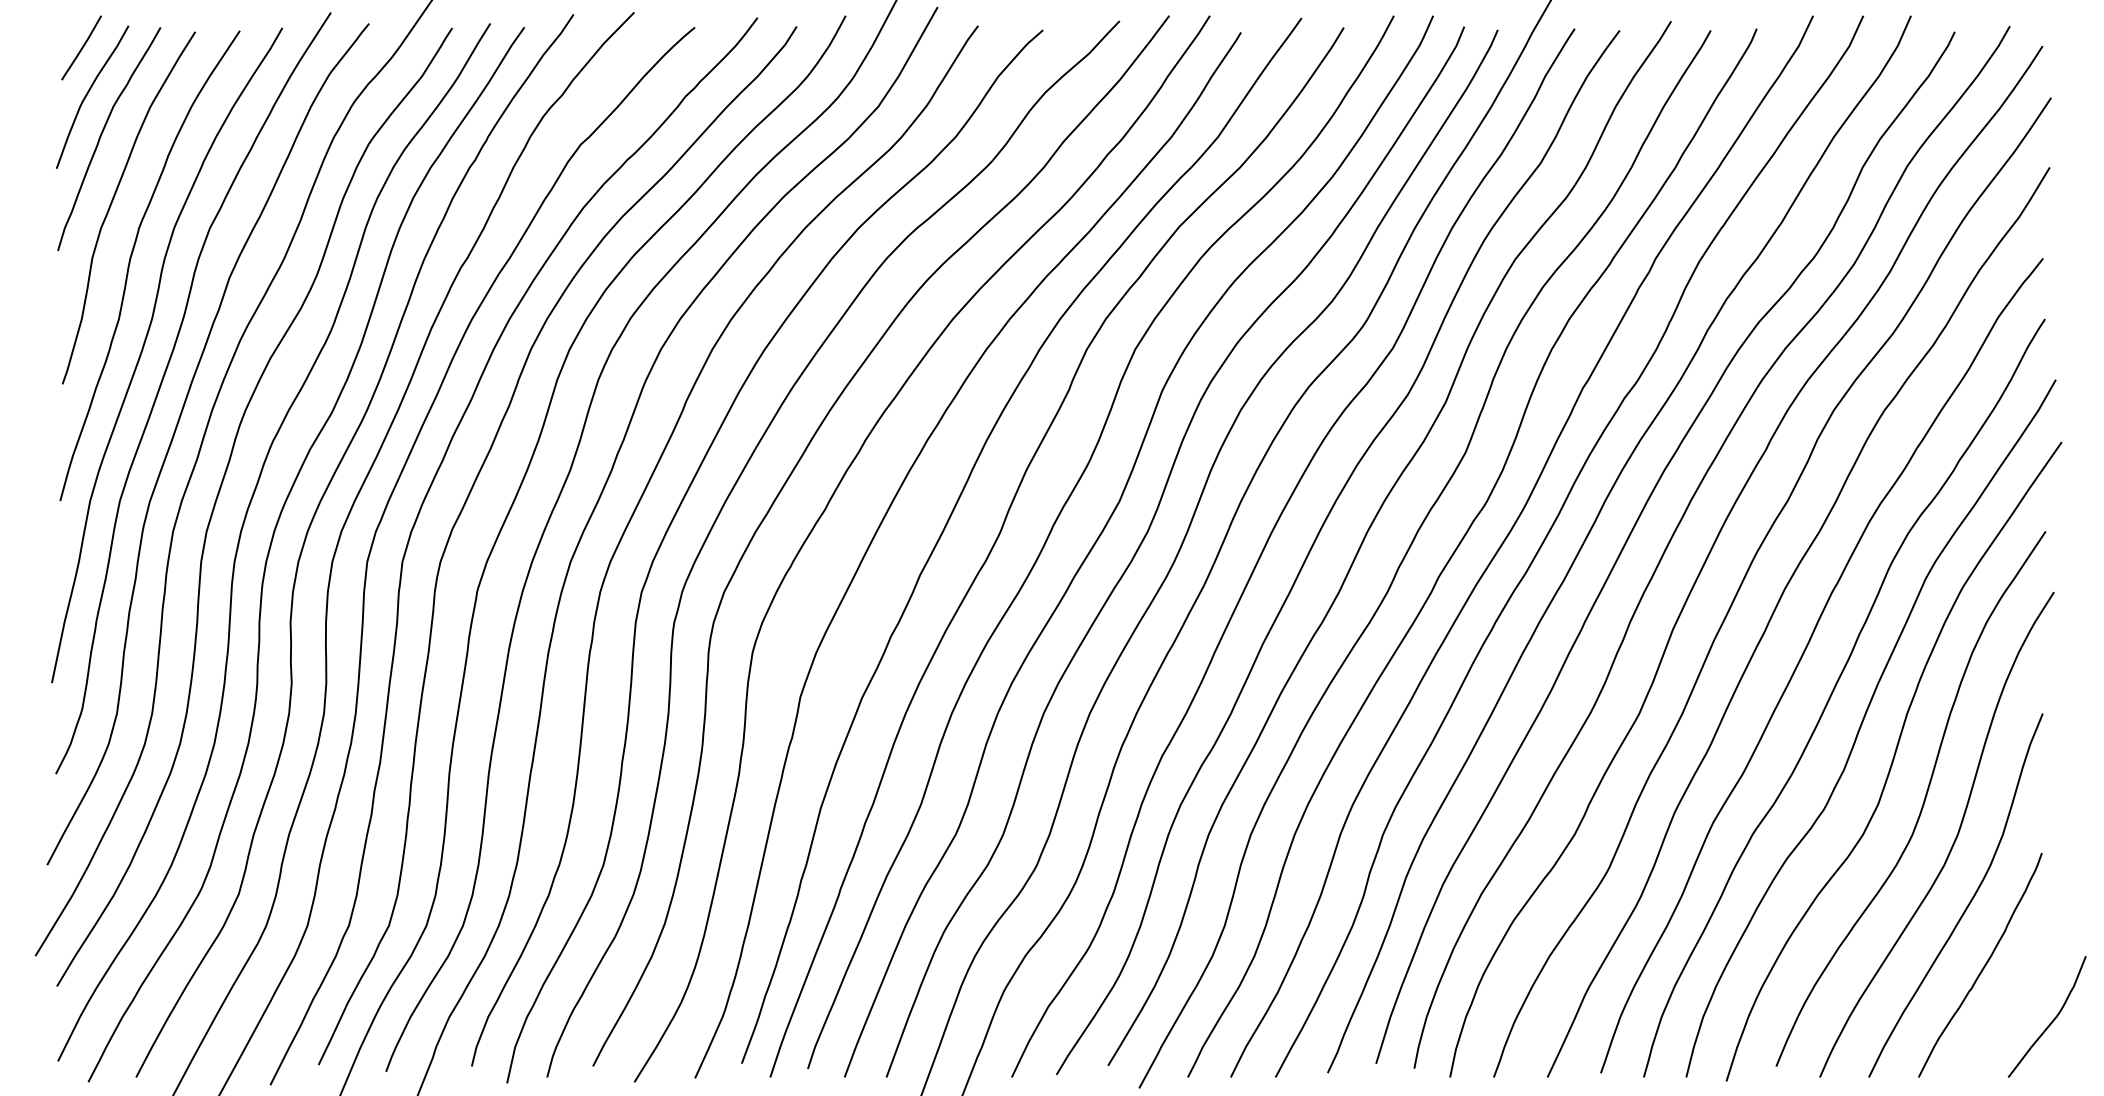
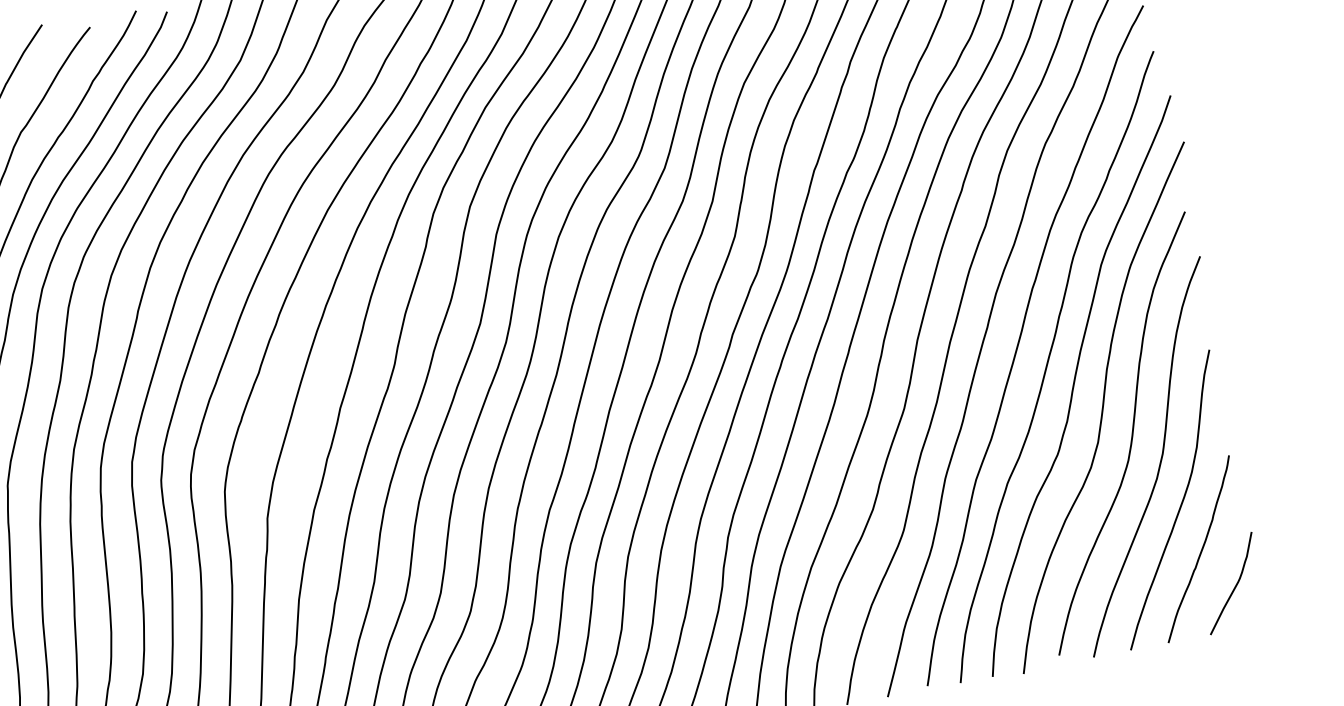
curve: (2051, 1021) -> (1235, 586), moved

